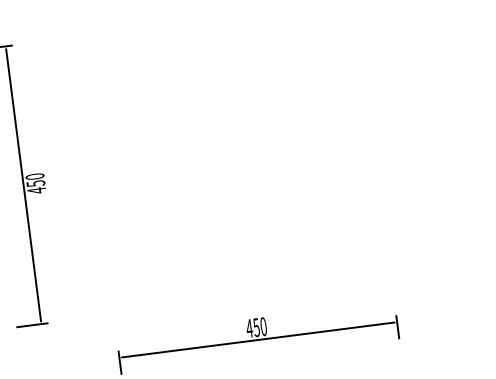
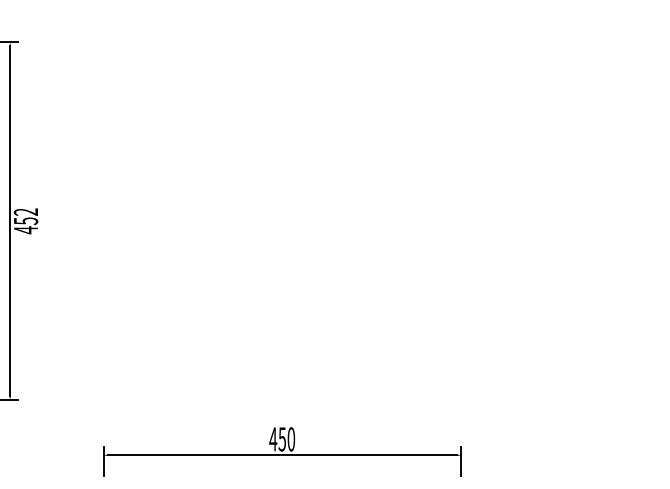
text: (35, 176) -> (26, 211), 450 -> 452

